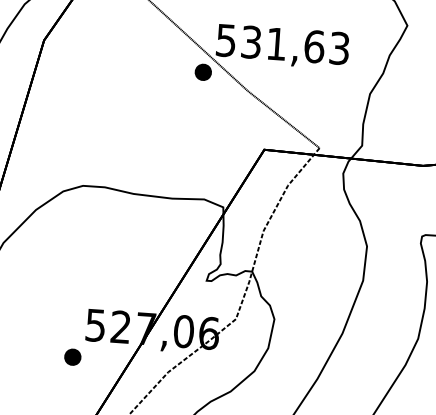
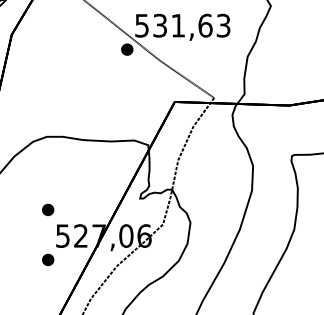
part: (78, 287) -> (48, 209), added

